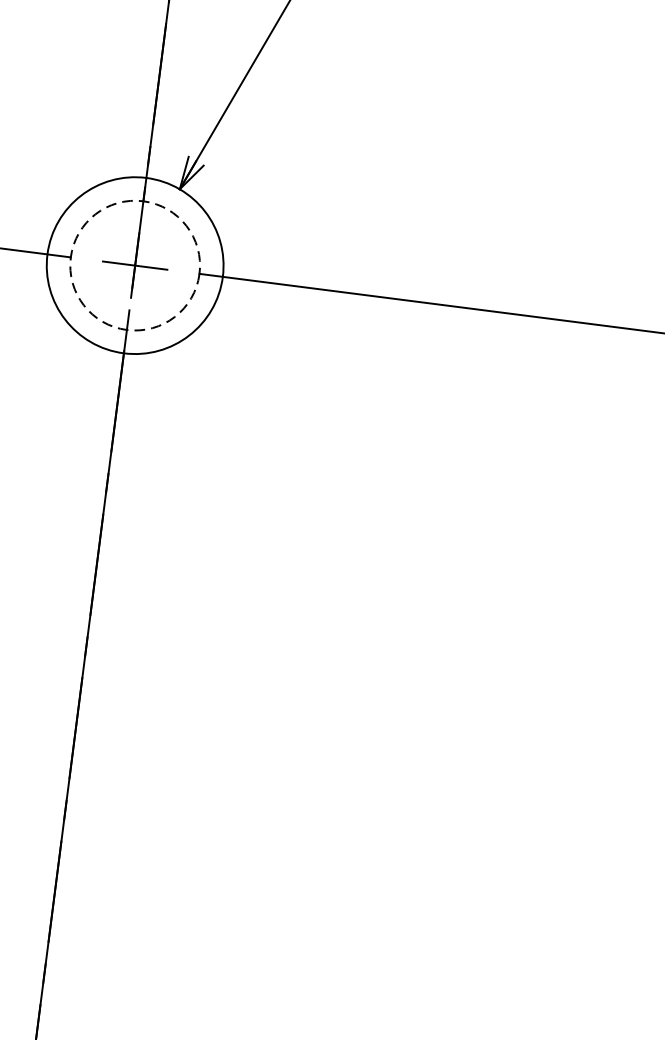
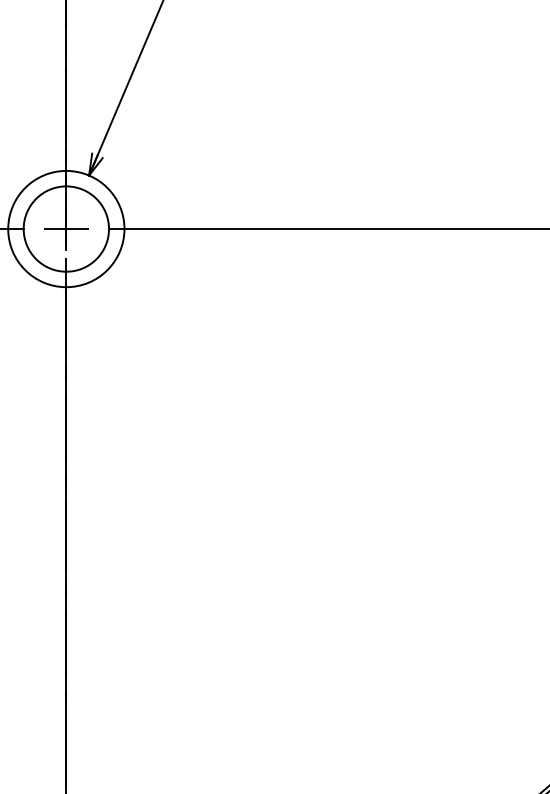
circle: (135, 264) -> (66, 228), dashed -> solid

